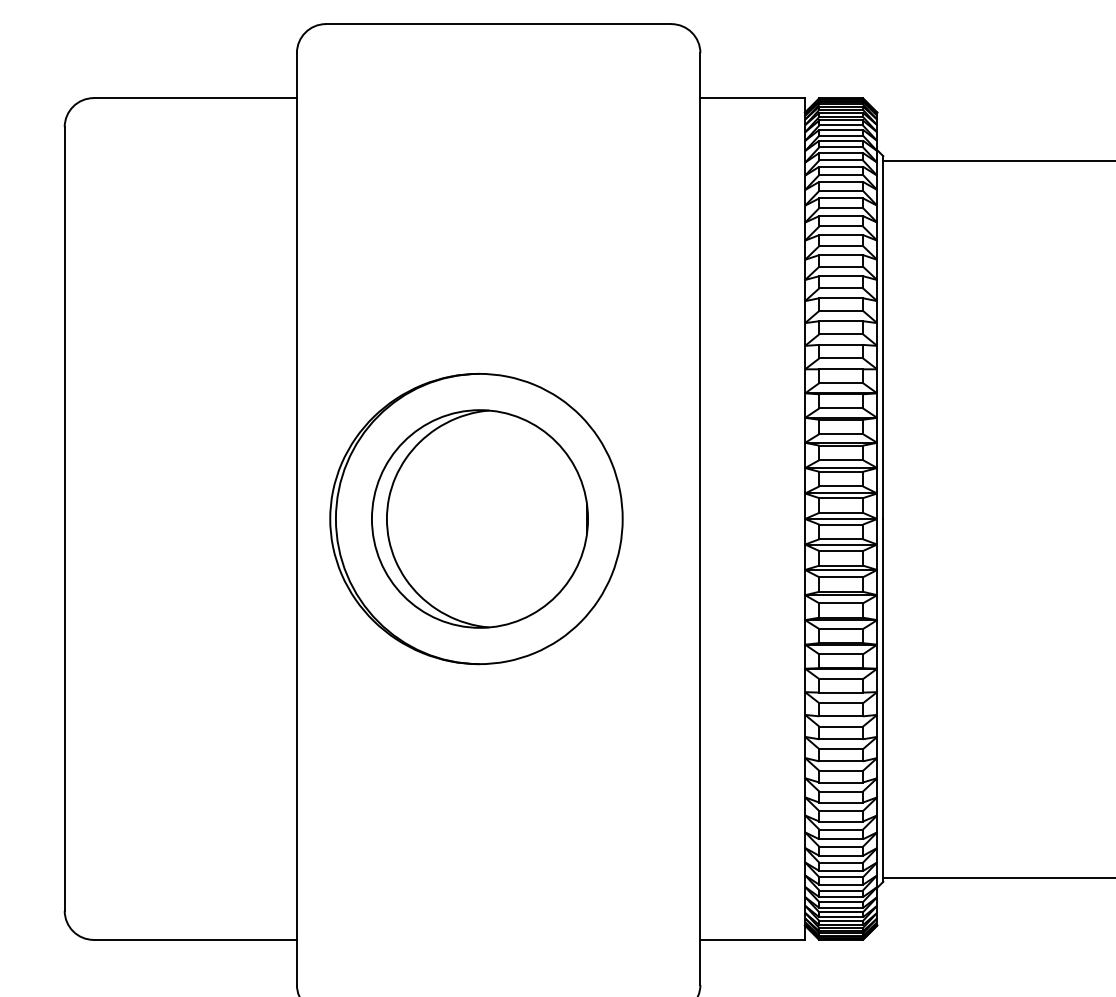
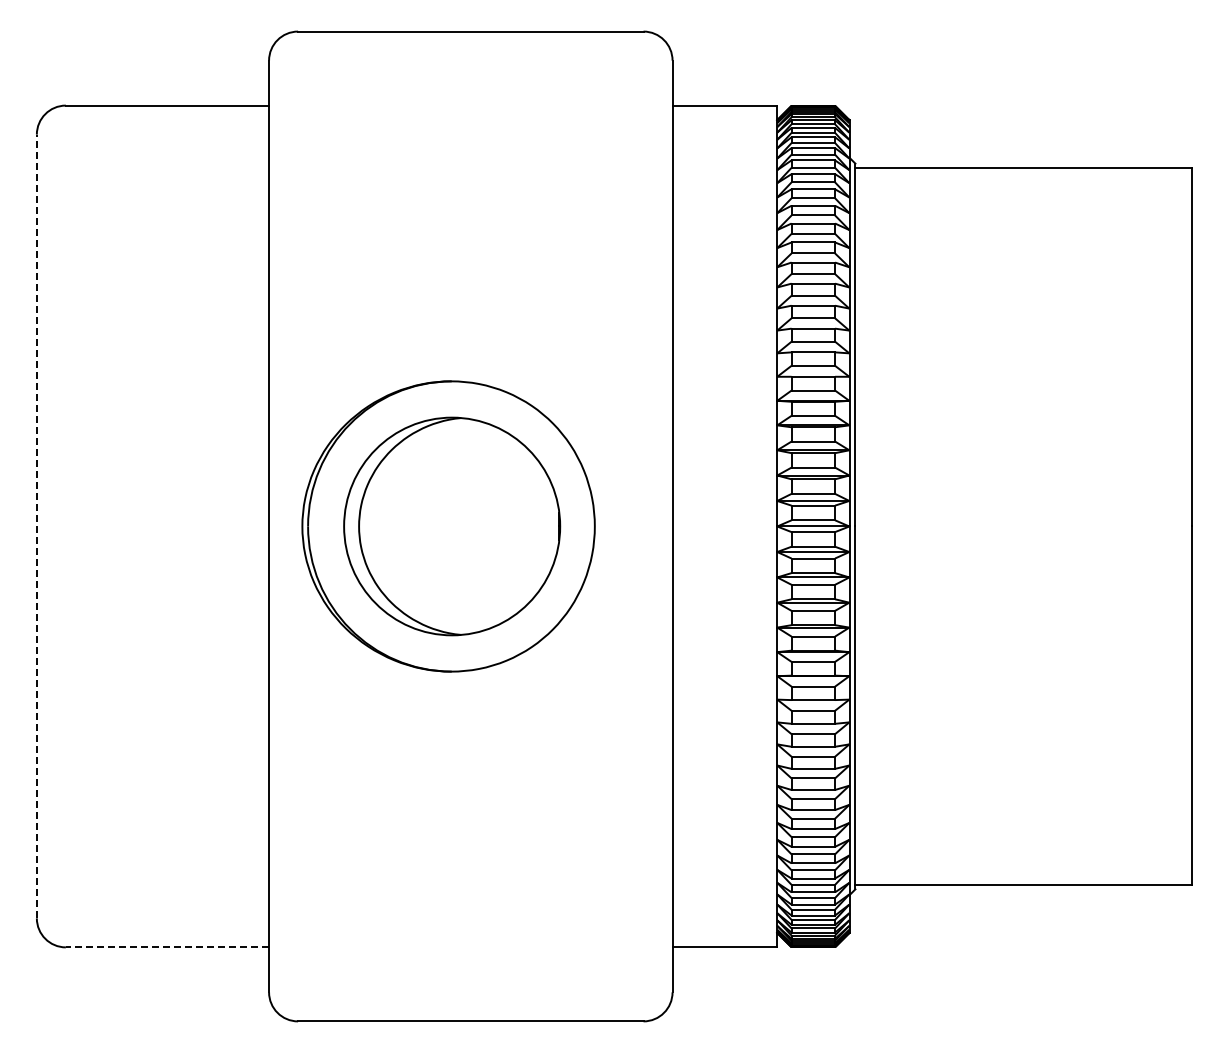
line: (64, 519) -> (36, 526), solid -> dashed
line: (195, 940) -> (167, 947), solid -> dashed

